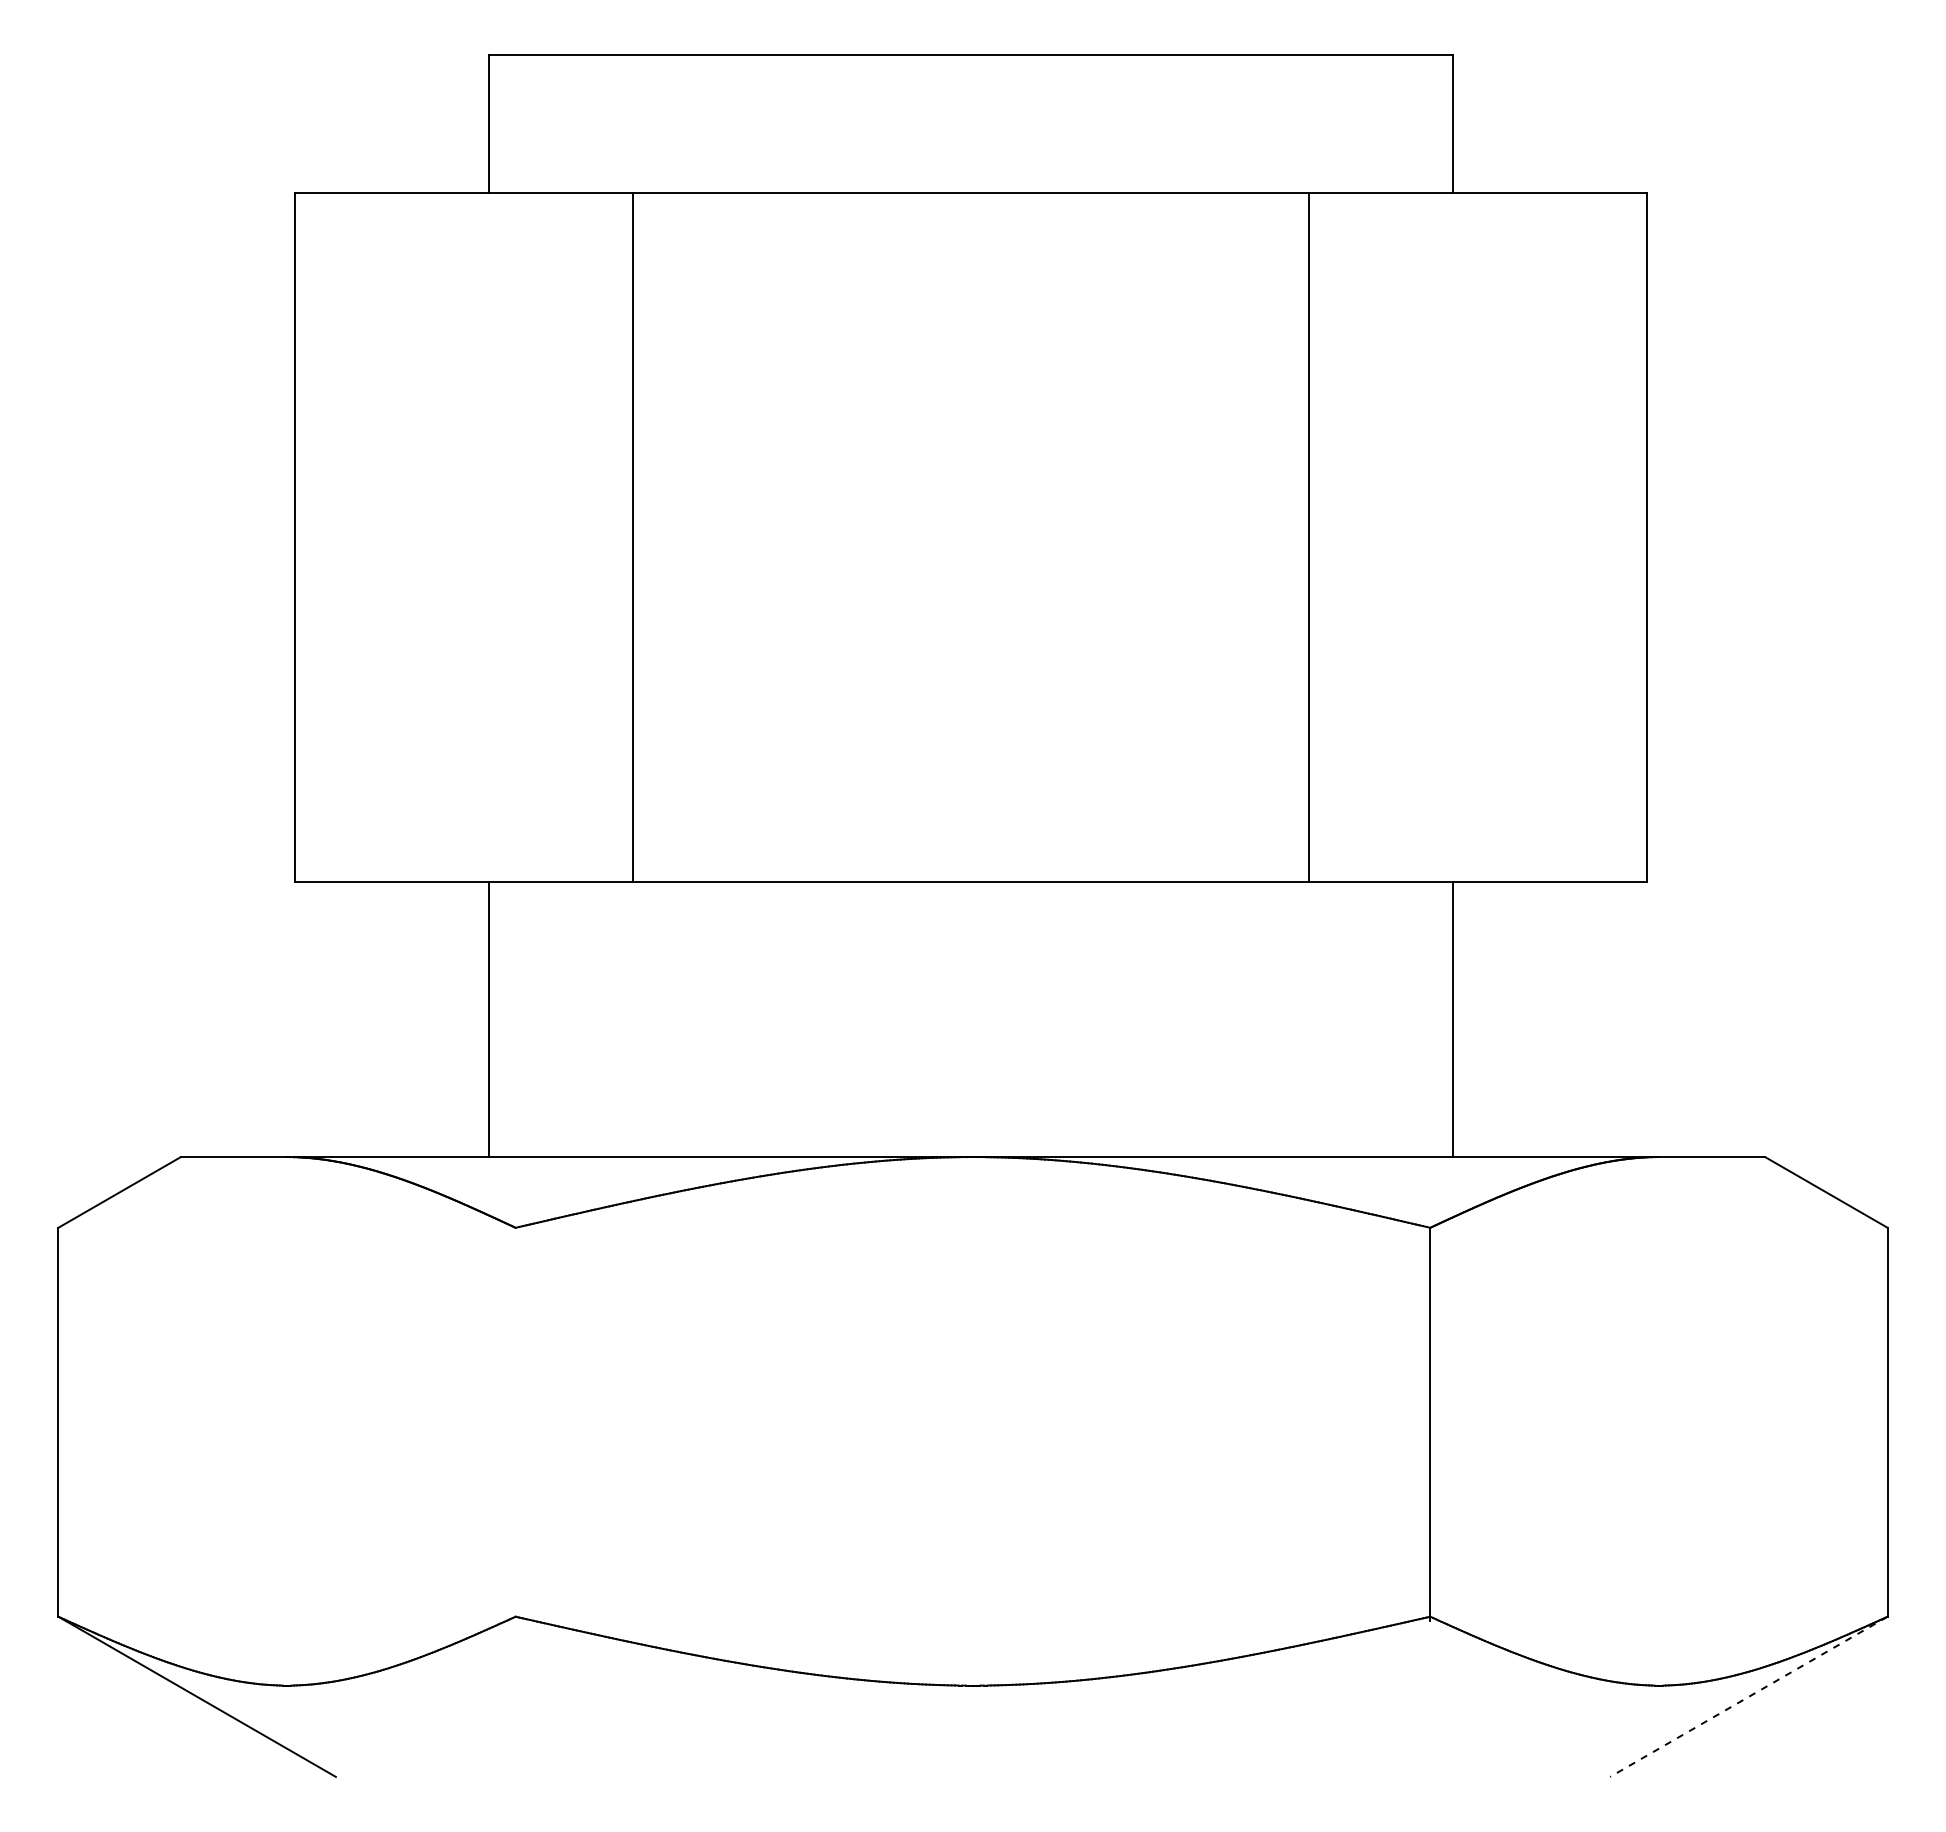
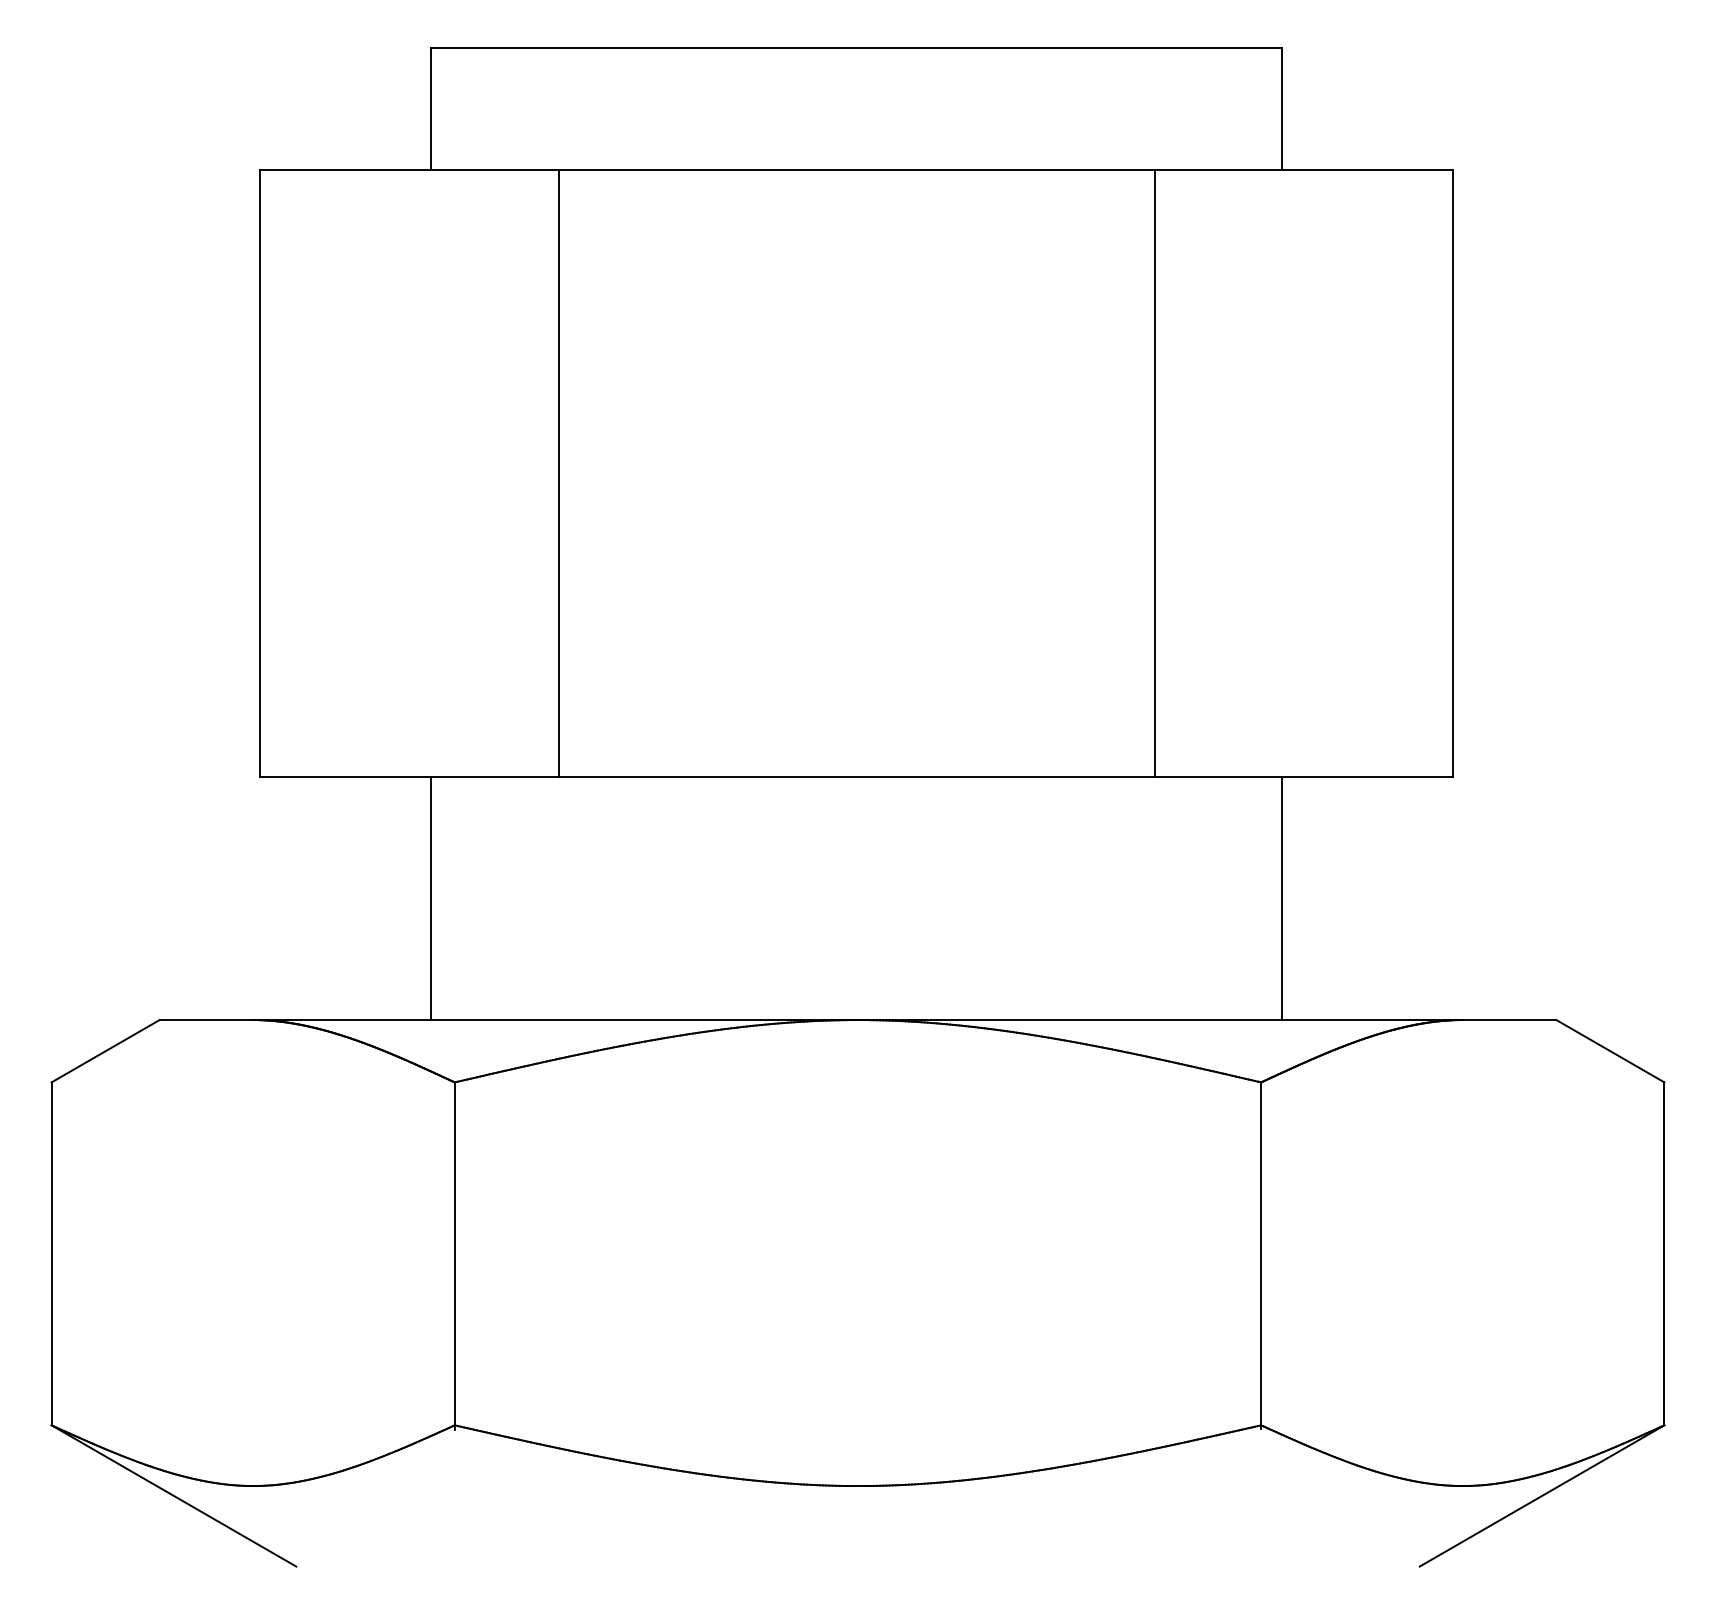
line: (515, 1424) -> (454, 1255), added
line: (1748, 1697) -> (1541, 1496), dashed -> solid

